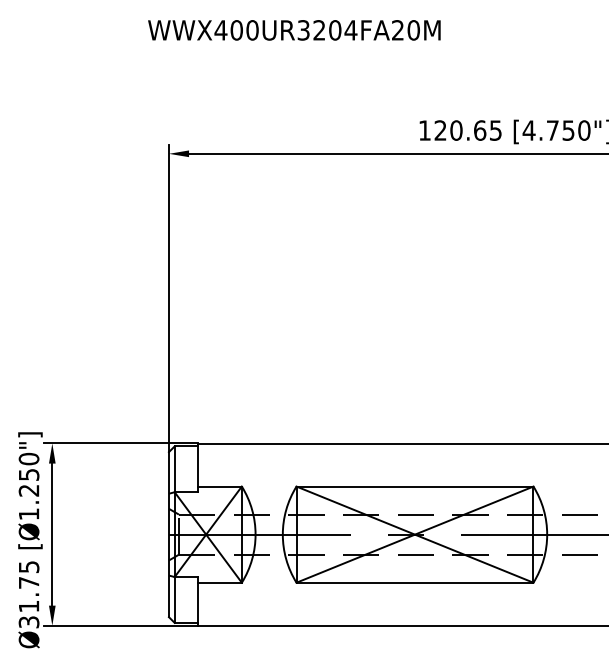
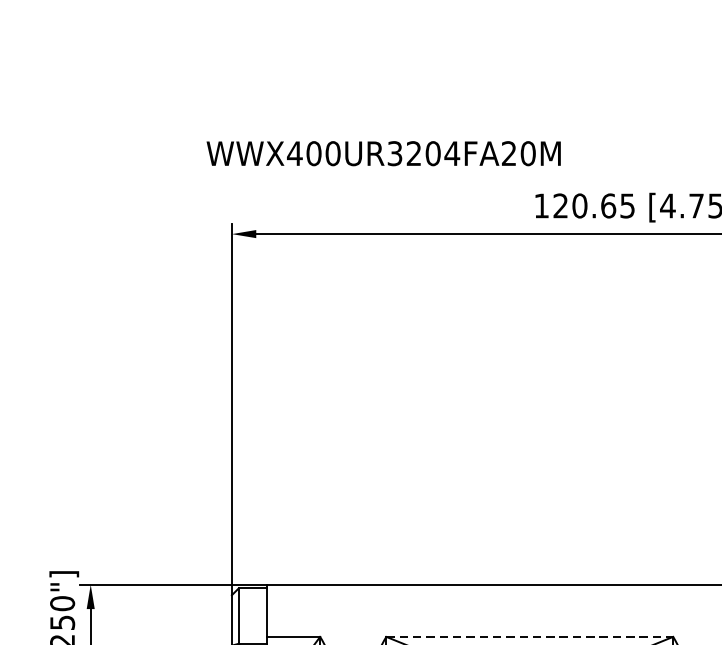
text: (294, 30) -> (383, 153), moved
line: (415, 486) -> (530, 636), solid -> dashed

